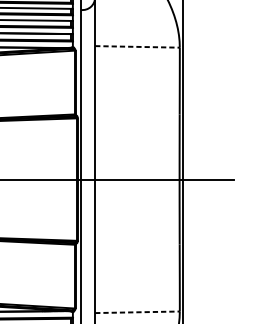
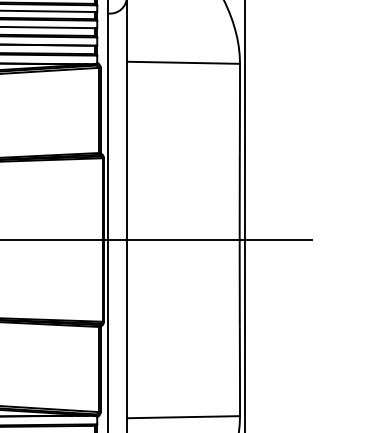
line: (137, 46) -> (183, 62), dashed -> solid
line: (137, 312) -> (183, 417), dashed -> solid

